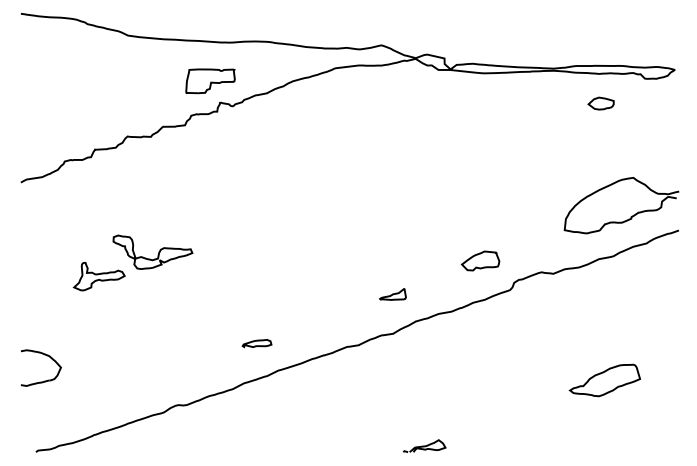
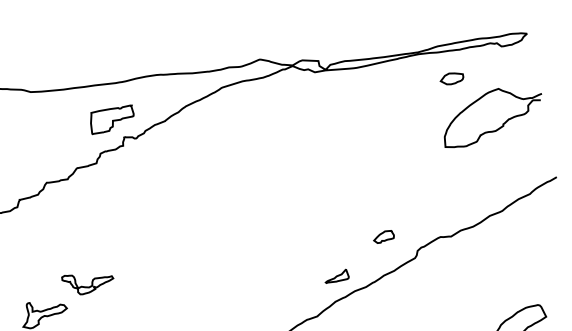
part: (600, 103) -> (451, 78), moved
curve: (630, 216) -> (502, 124), moved
part: (152, 251) -> (87, 281), size x0.7
part: (480, 260) -> (383, 236), size x0.6
part: (392, 294) -> (336, 276), moved

